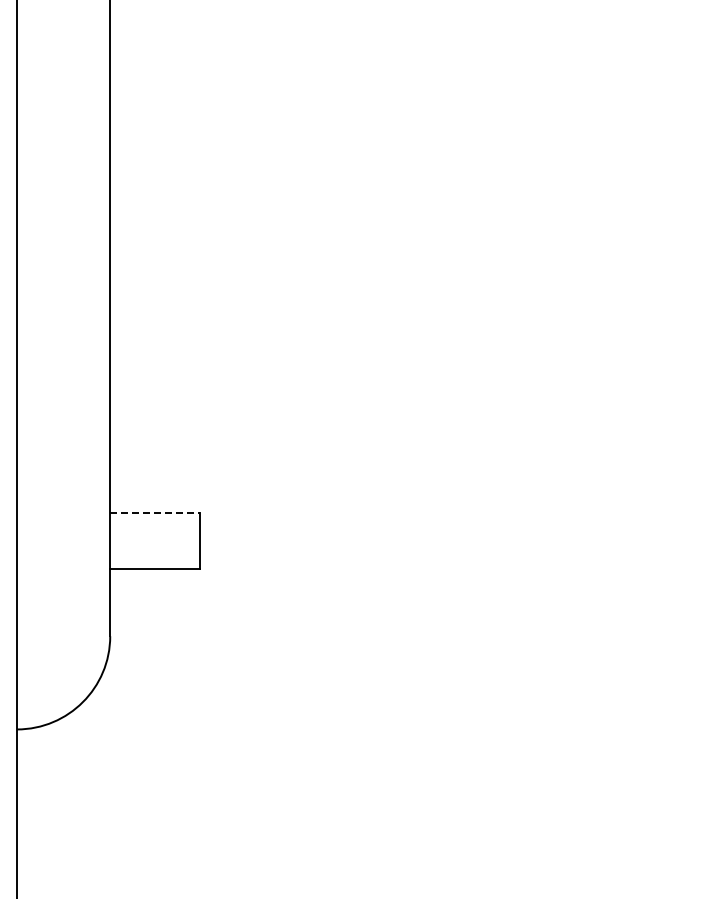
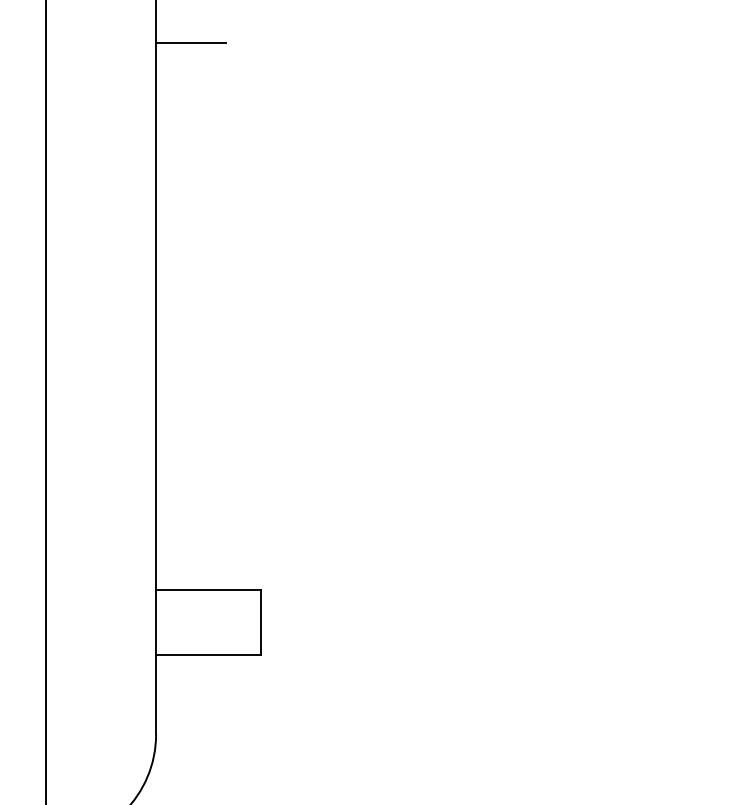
line: (139, 48) -> (190, 42), added
line: (154, 513) -> (208, 589), dashed -> solid

